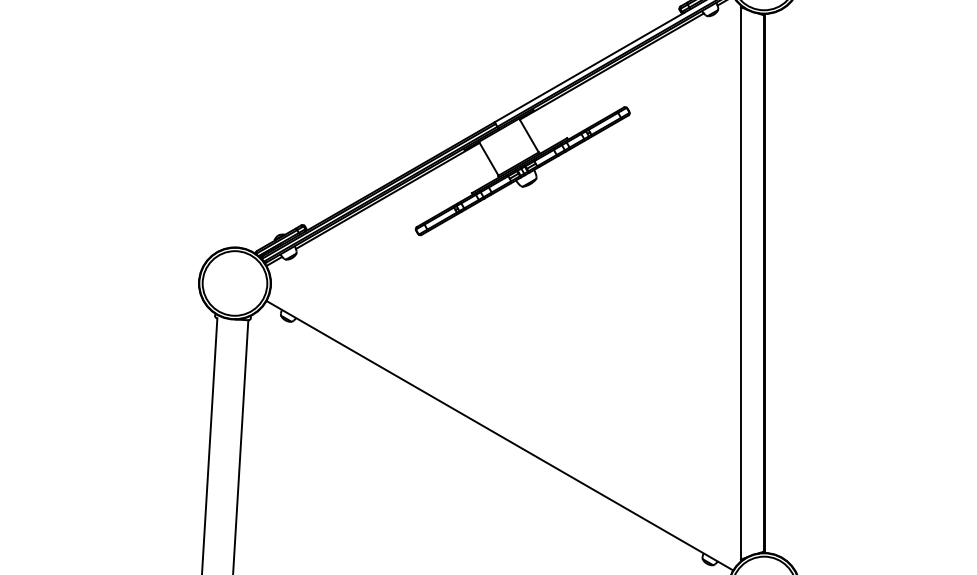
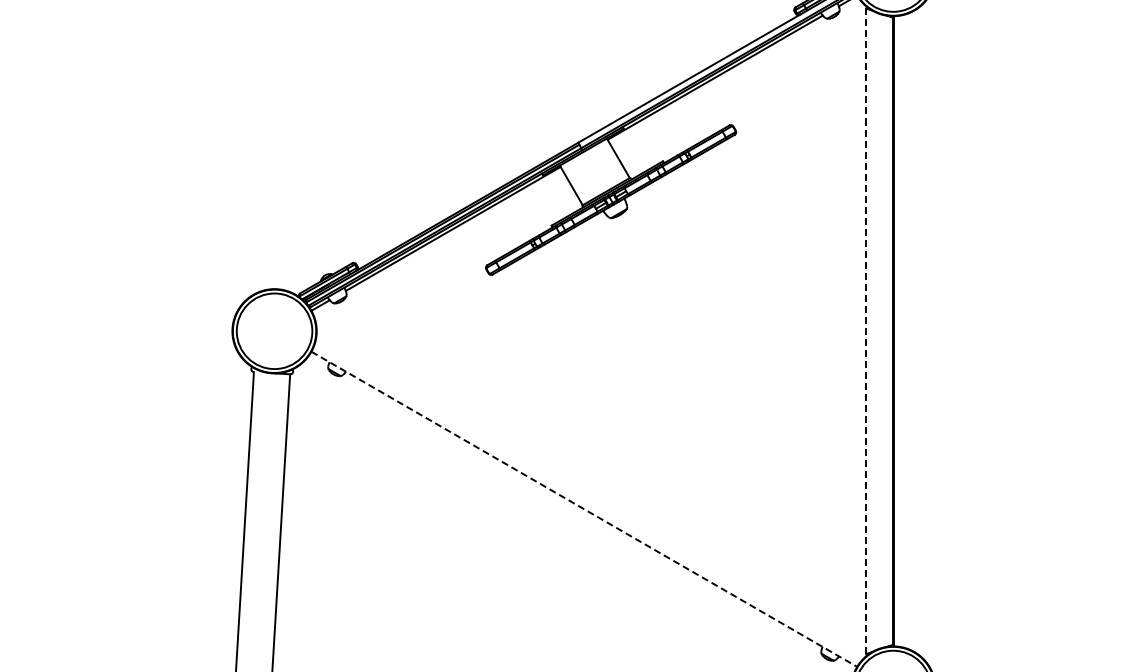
line: (741, 283) -> (866, 331), solid -> dashed
line: (500, 435) -> (584, 509), solid -> dashed

